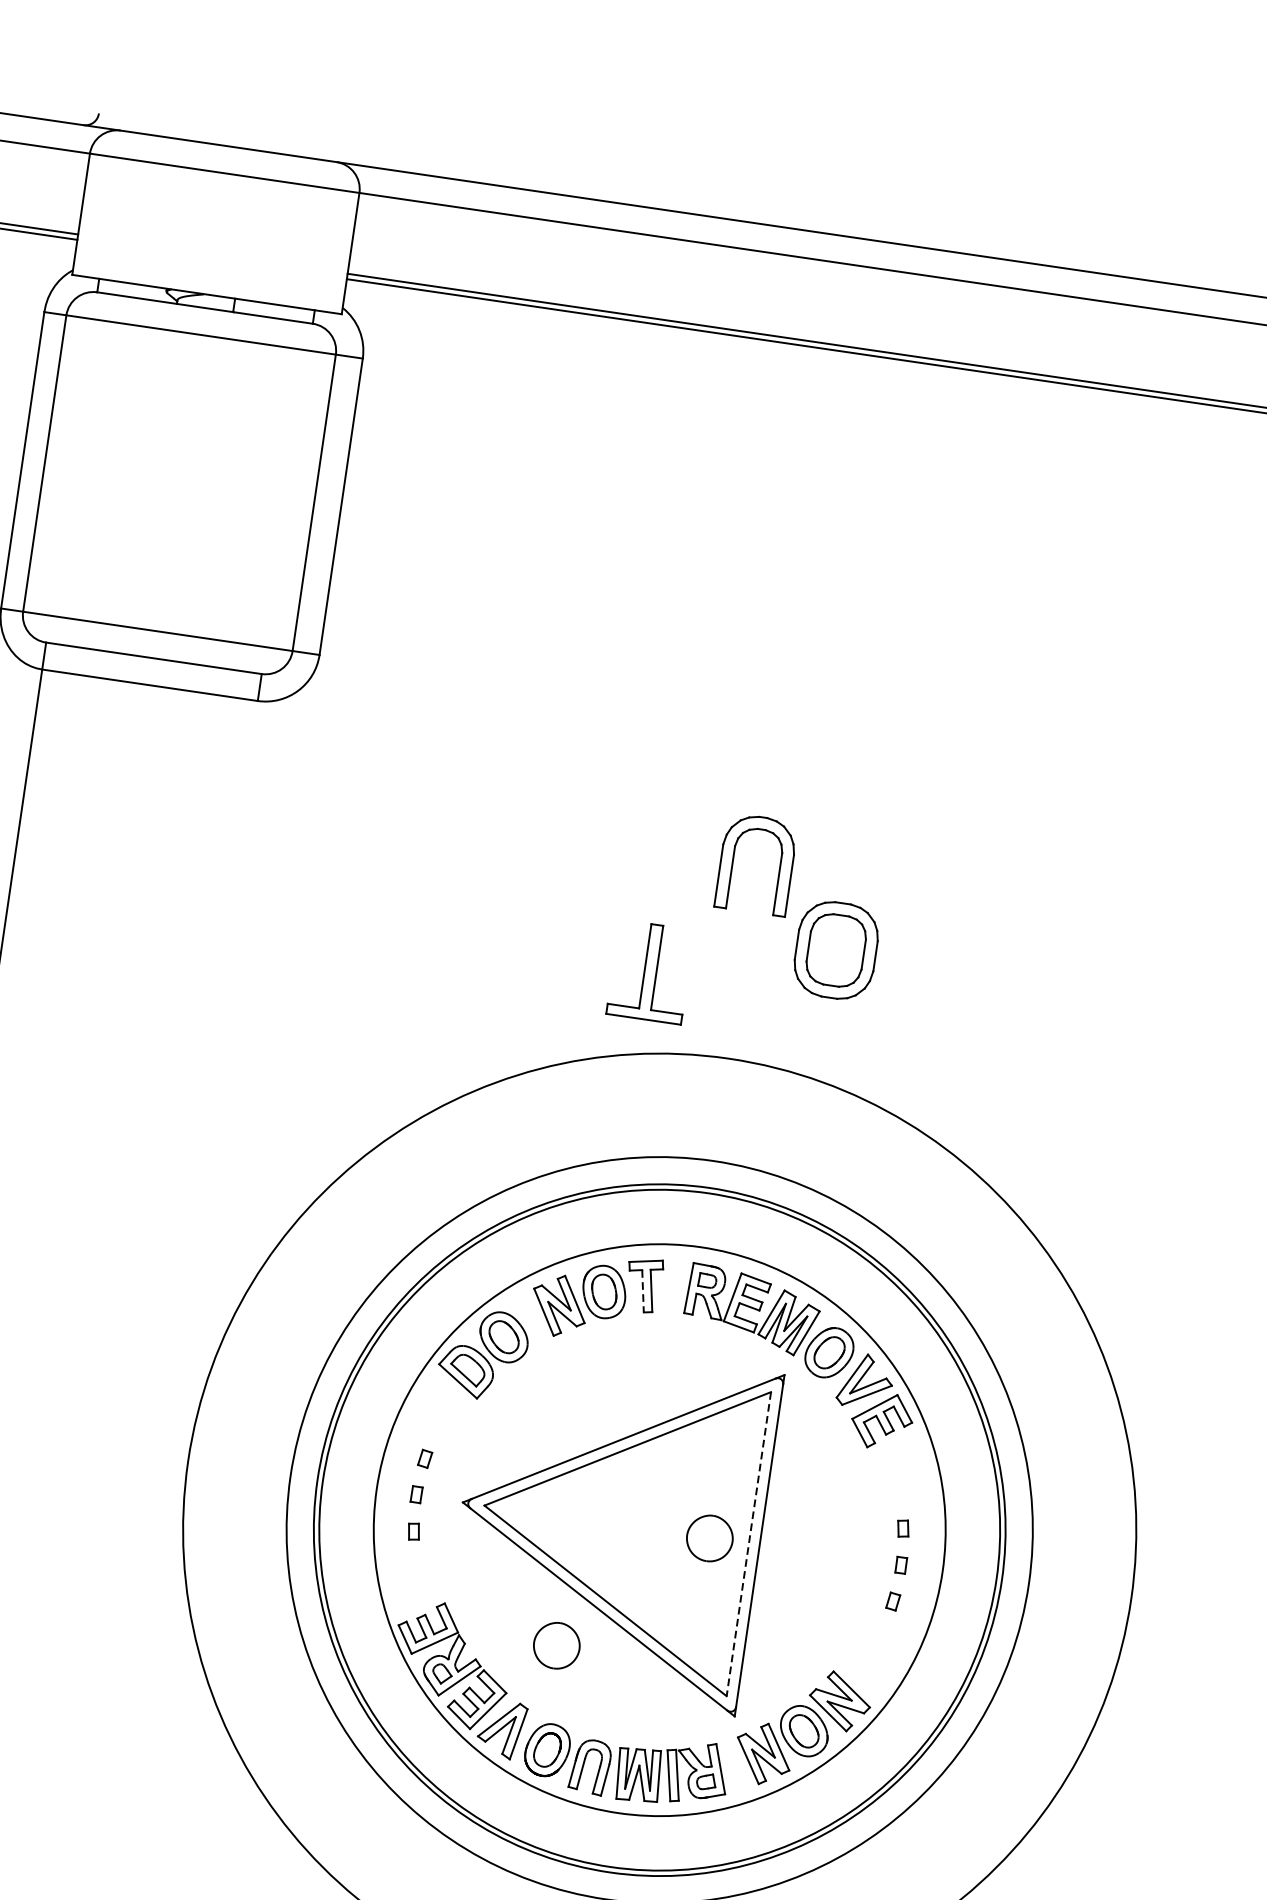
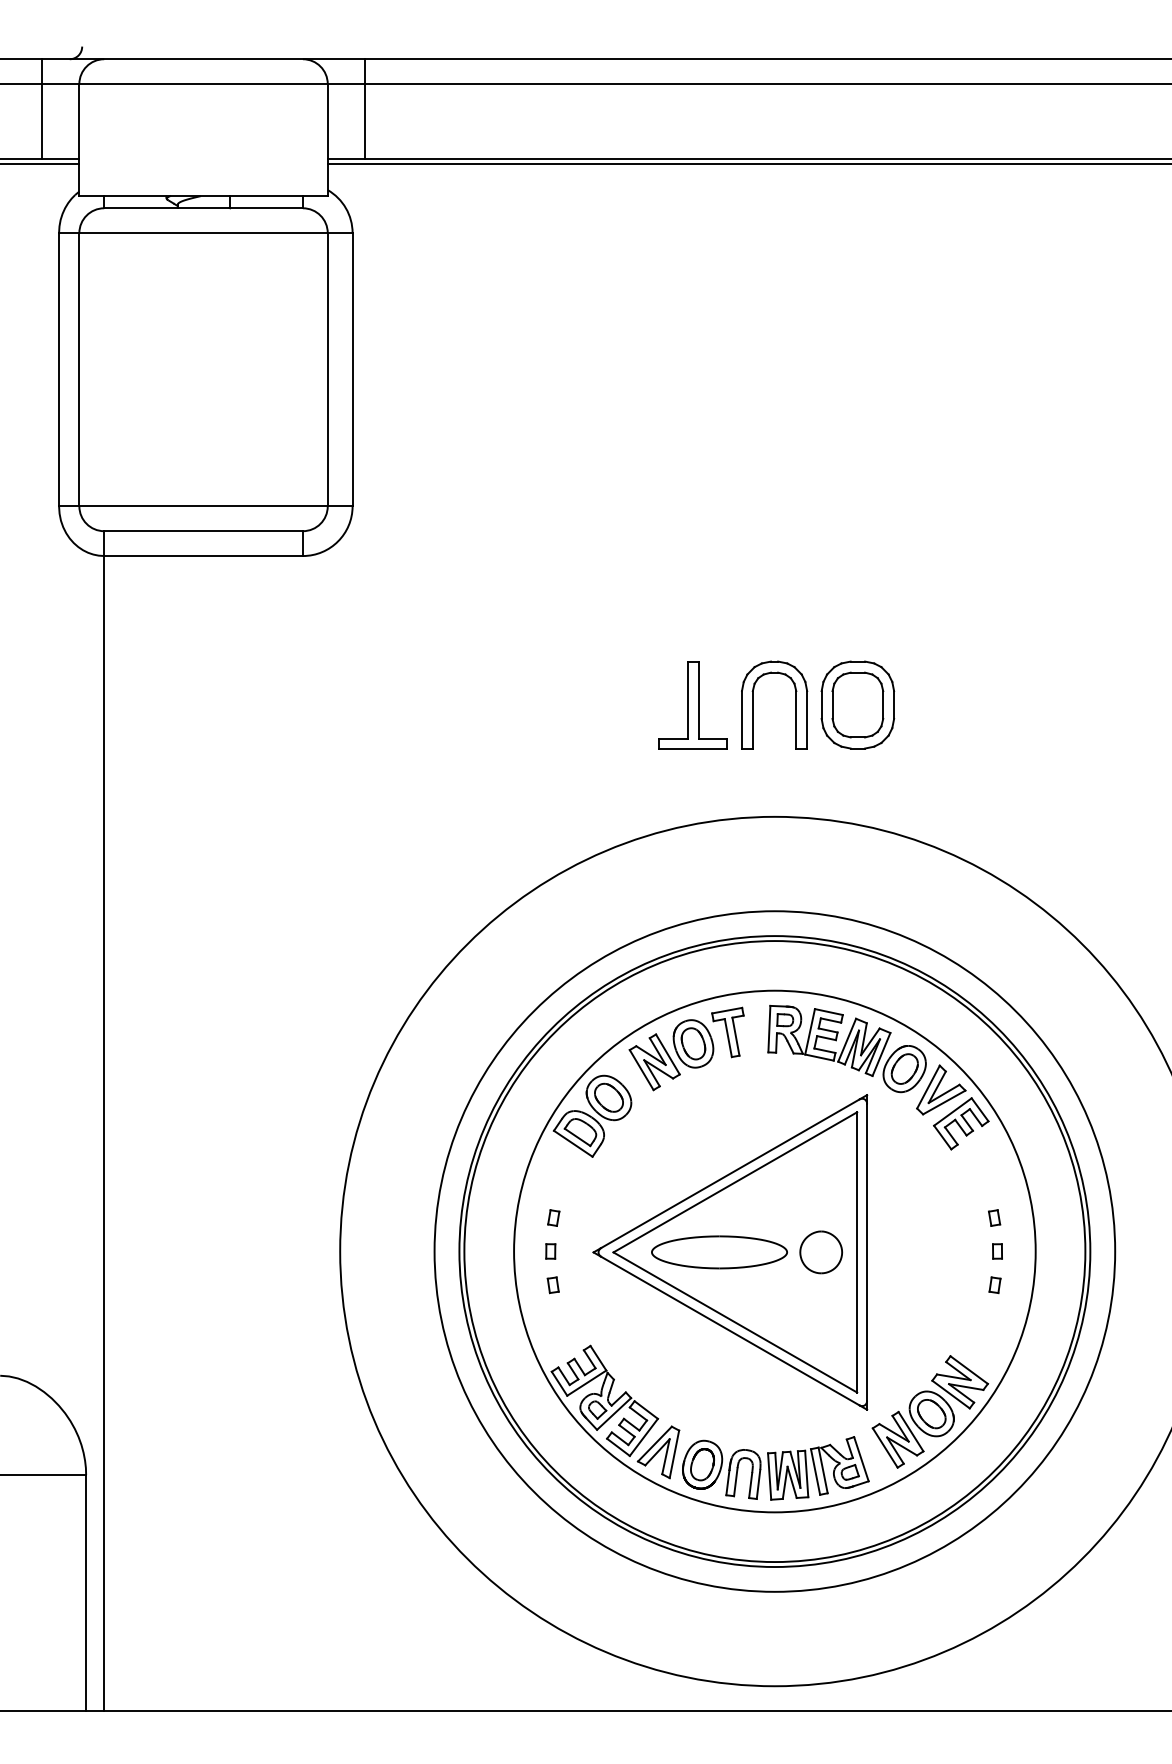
line: (46, 174) -> (42, 108), added
line: (396, 225) -> (365, 108), added
part: (733, 860) -> (753, 704), moved
part: (649, 972) -> (692, 705), moved
line: (643, 1291) -> (728, 1038), dashed -> solid
part: (599, 1522) -> (719, 1252), added
line: (749, 1544) -> (857, 1252), dashed -> solid
part: (557, 1645) -> (697, 1369), removed

